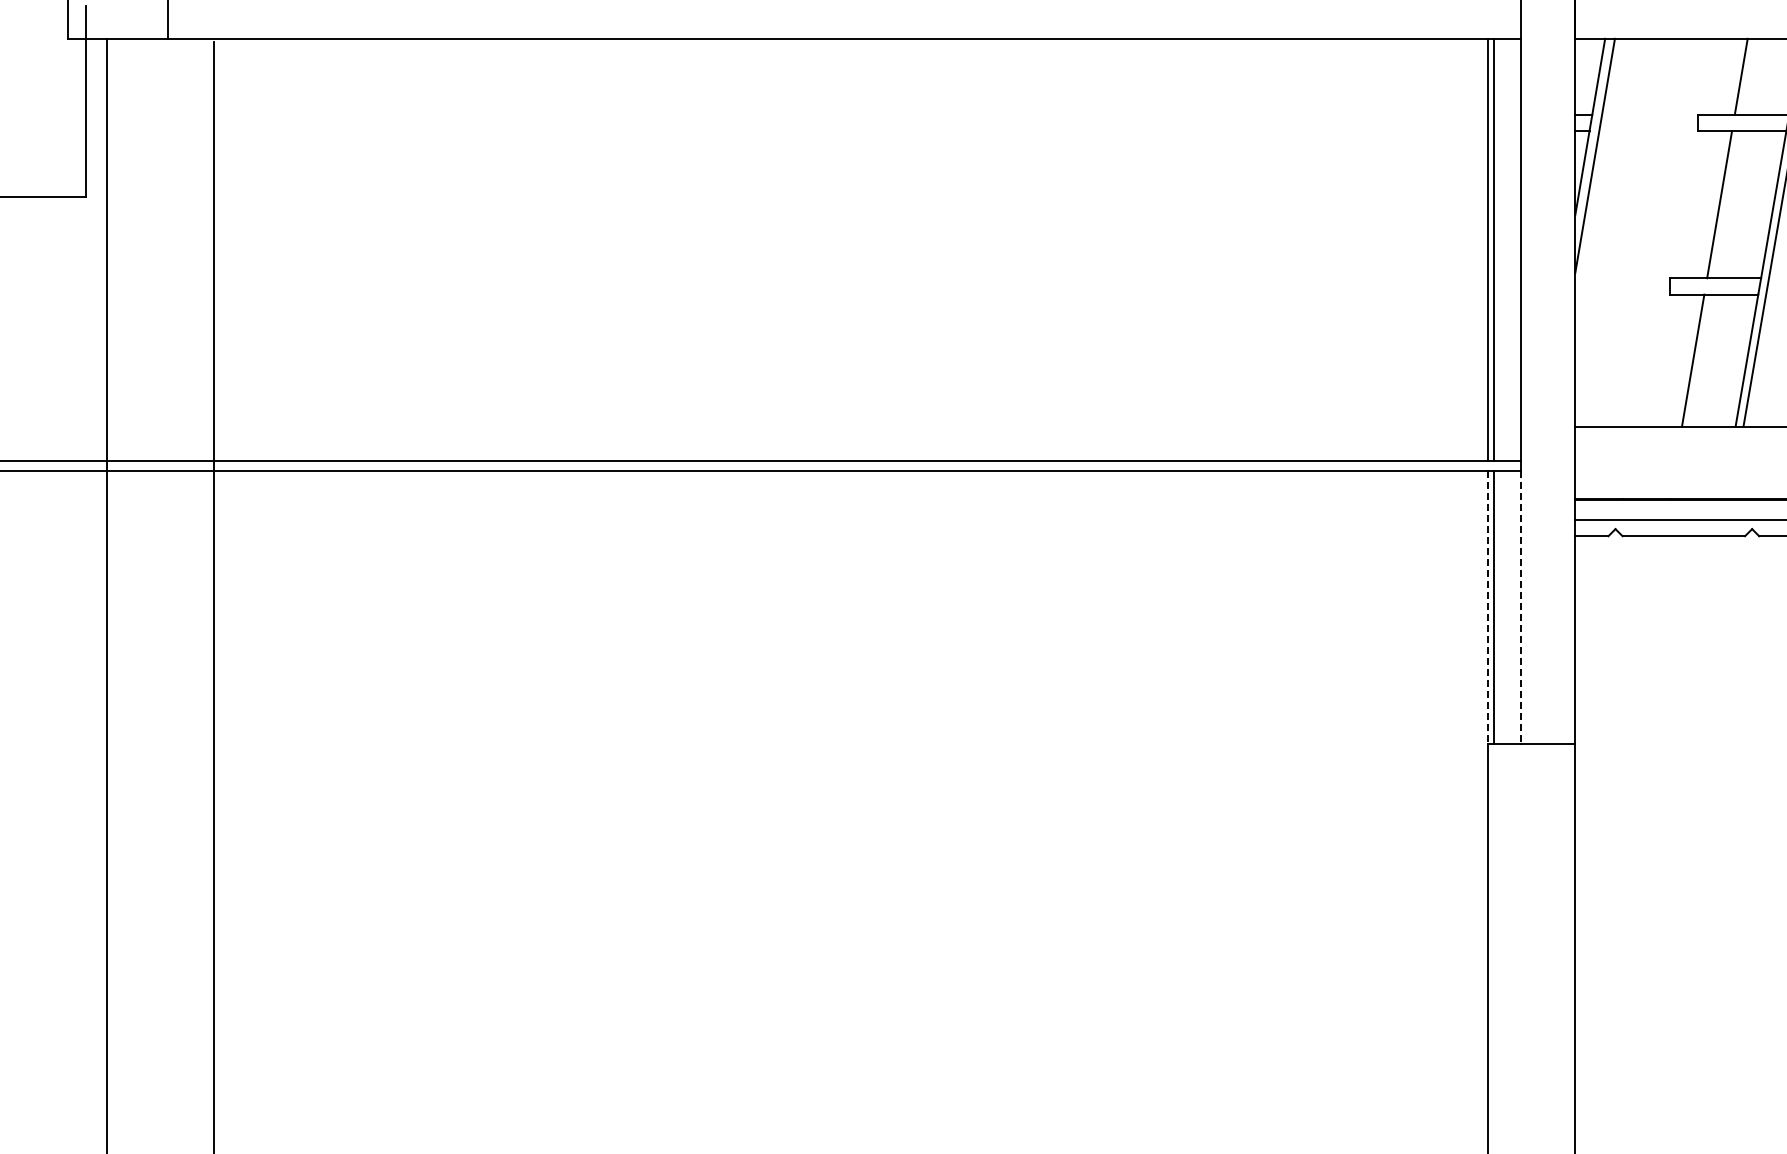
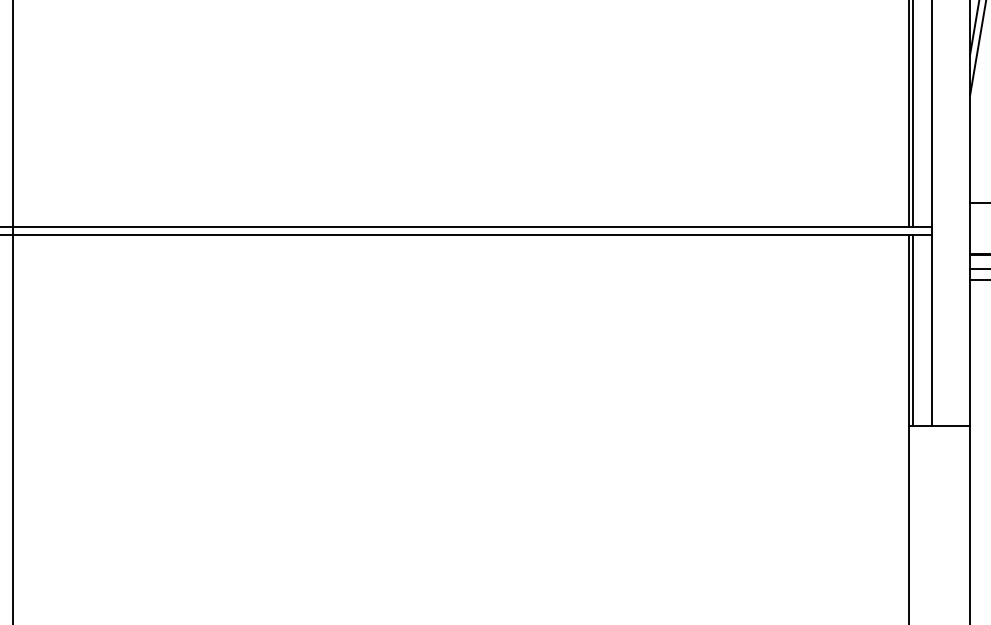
line: (1488, 607) -> (909, 330), dashed -> solid
line: (1520, 607) -> (931, 330), dashed -> solid

